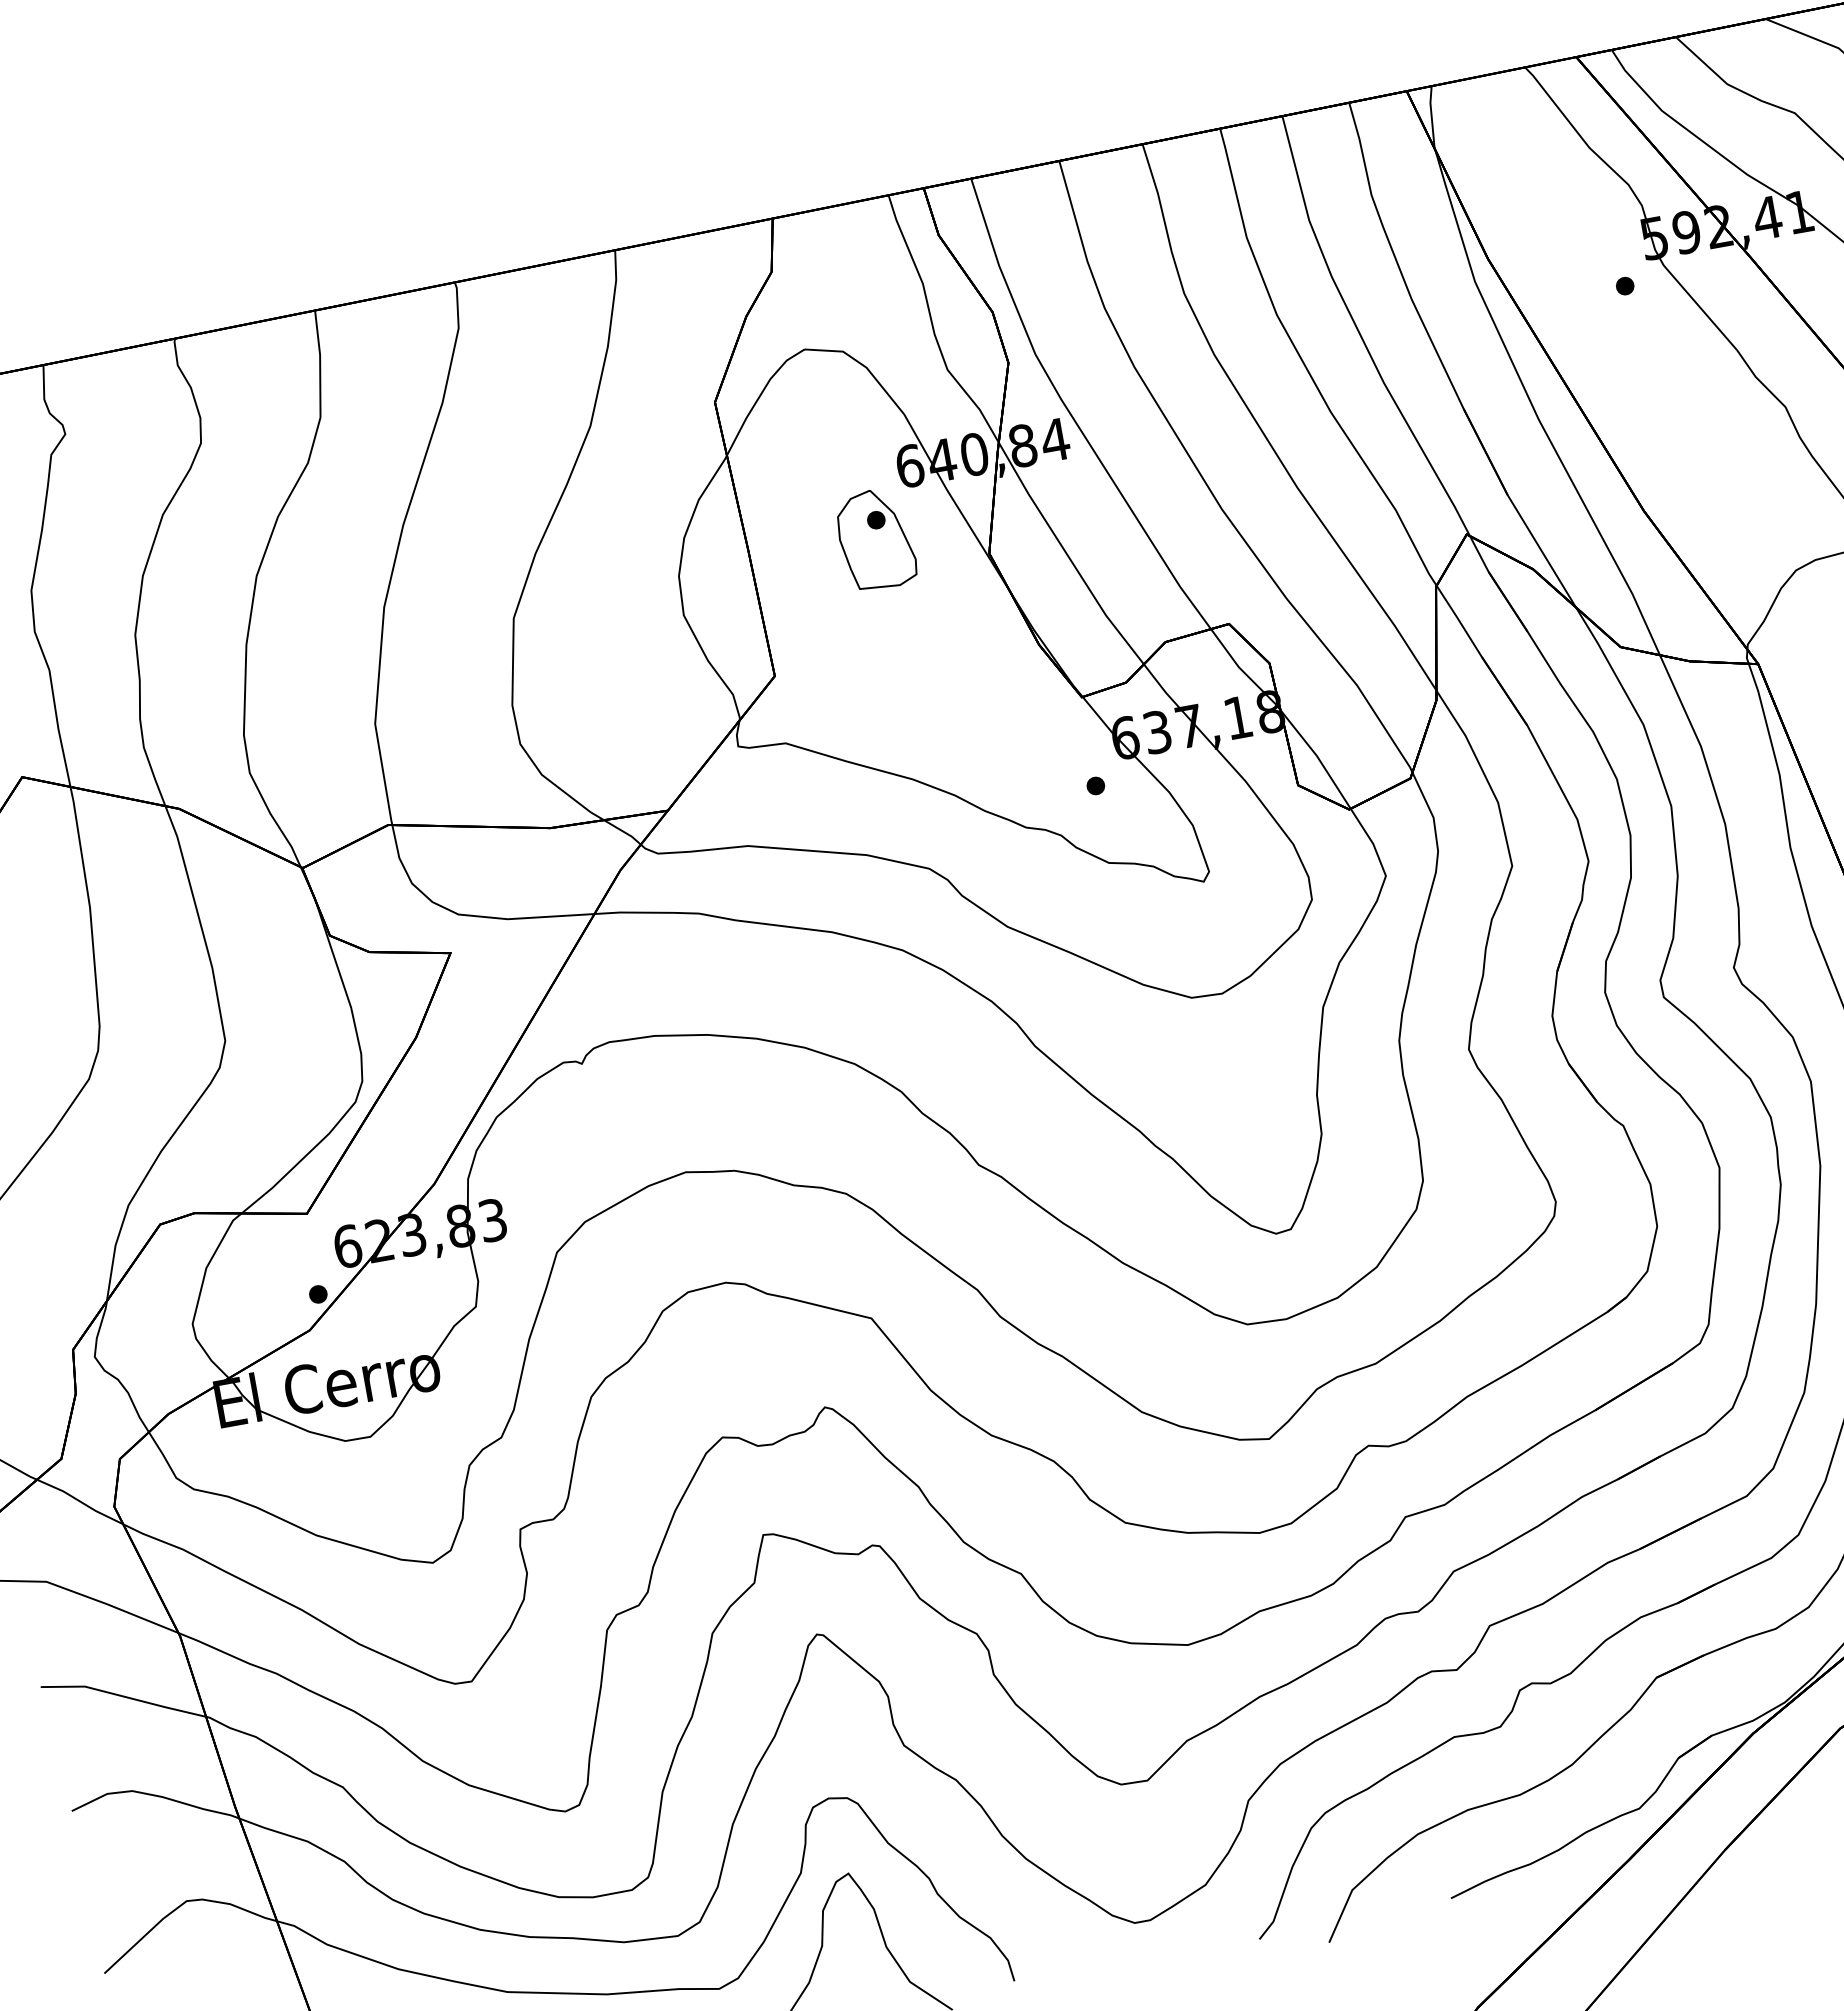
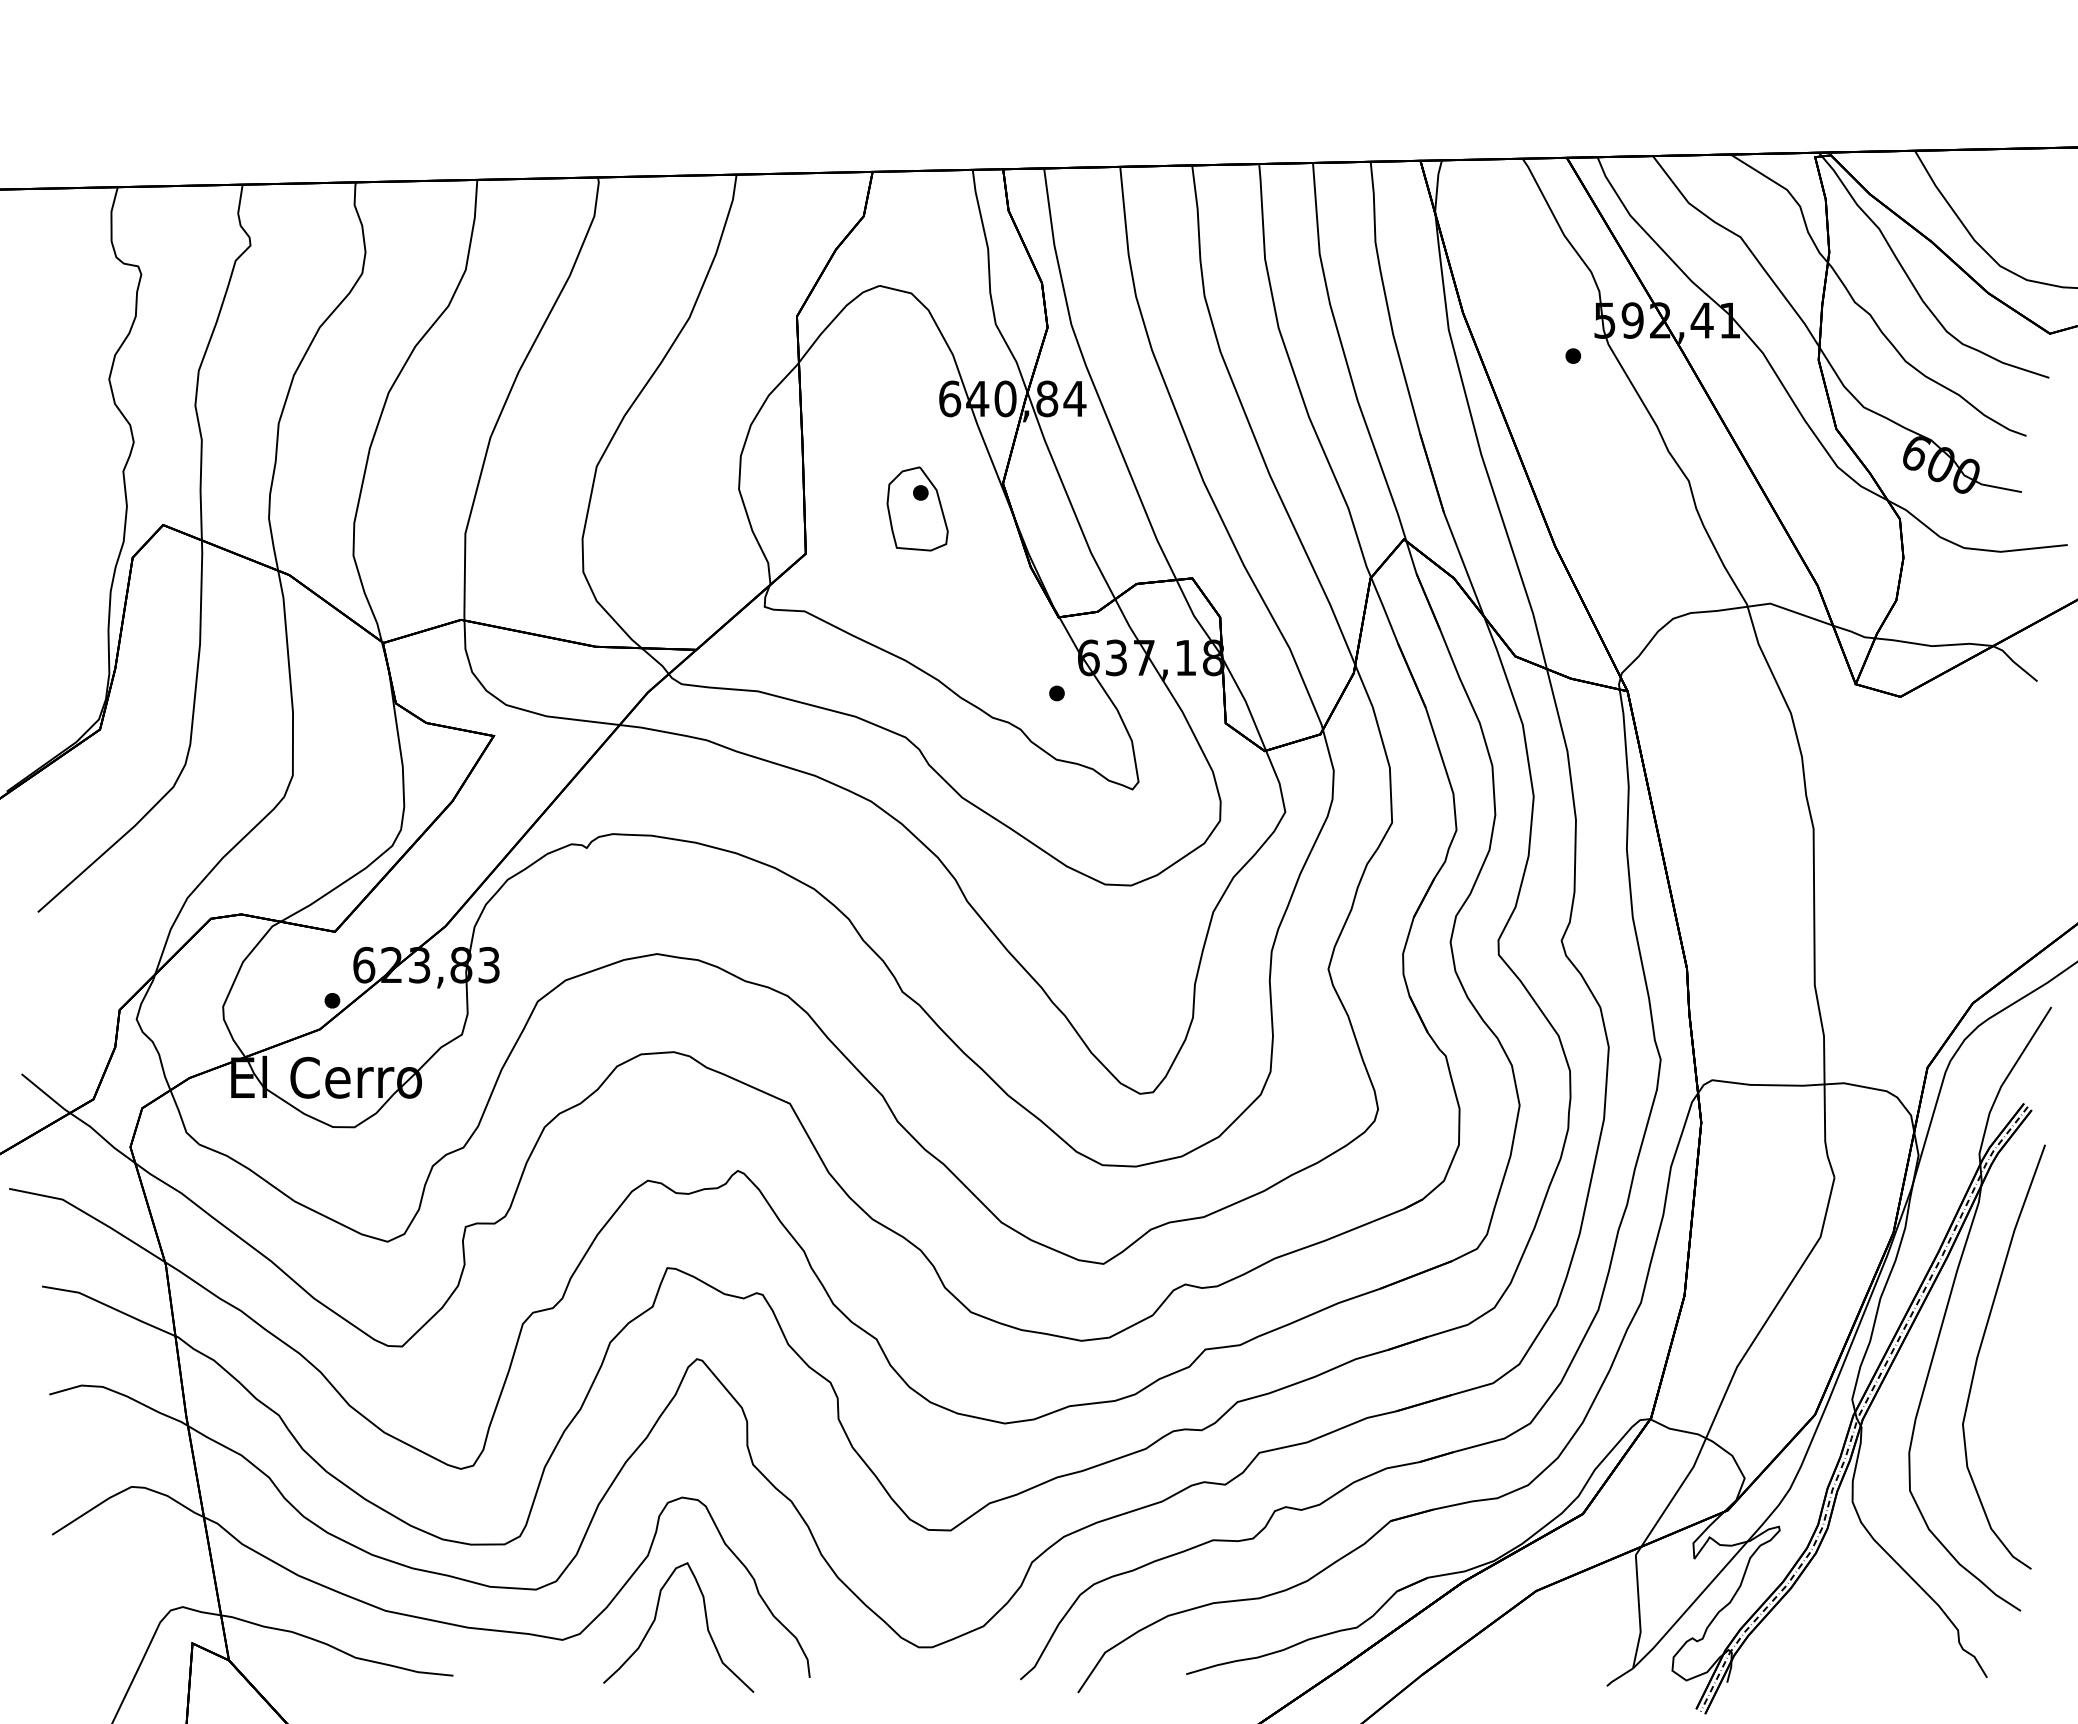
part: (875, 538) -> (917, 508), moved

